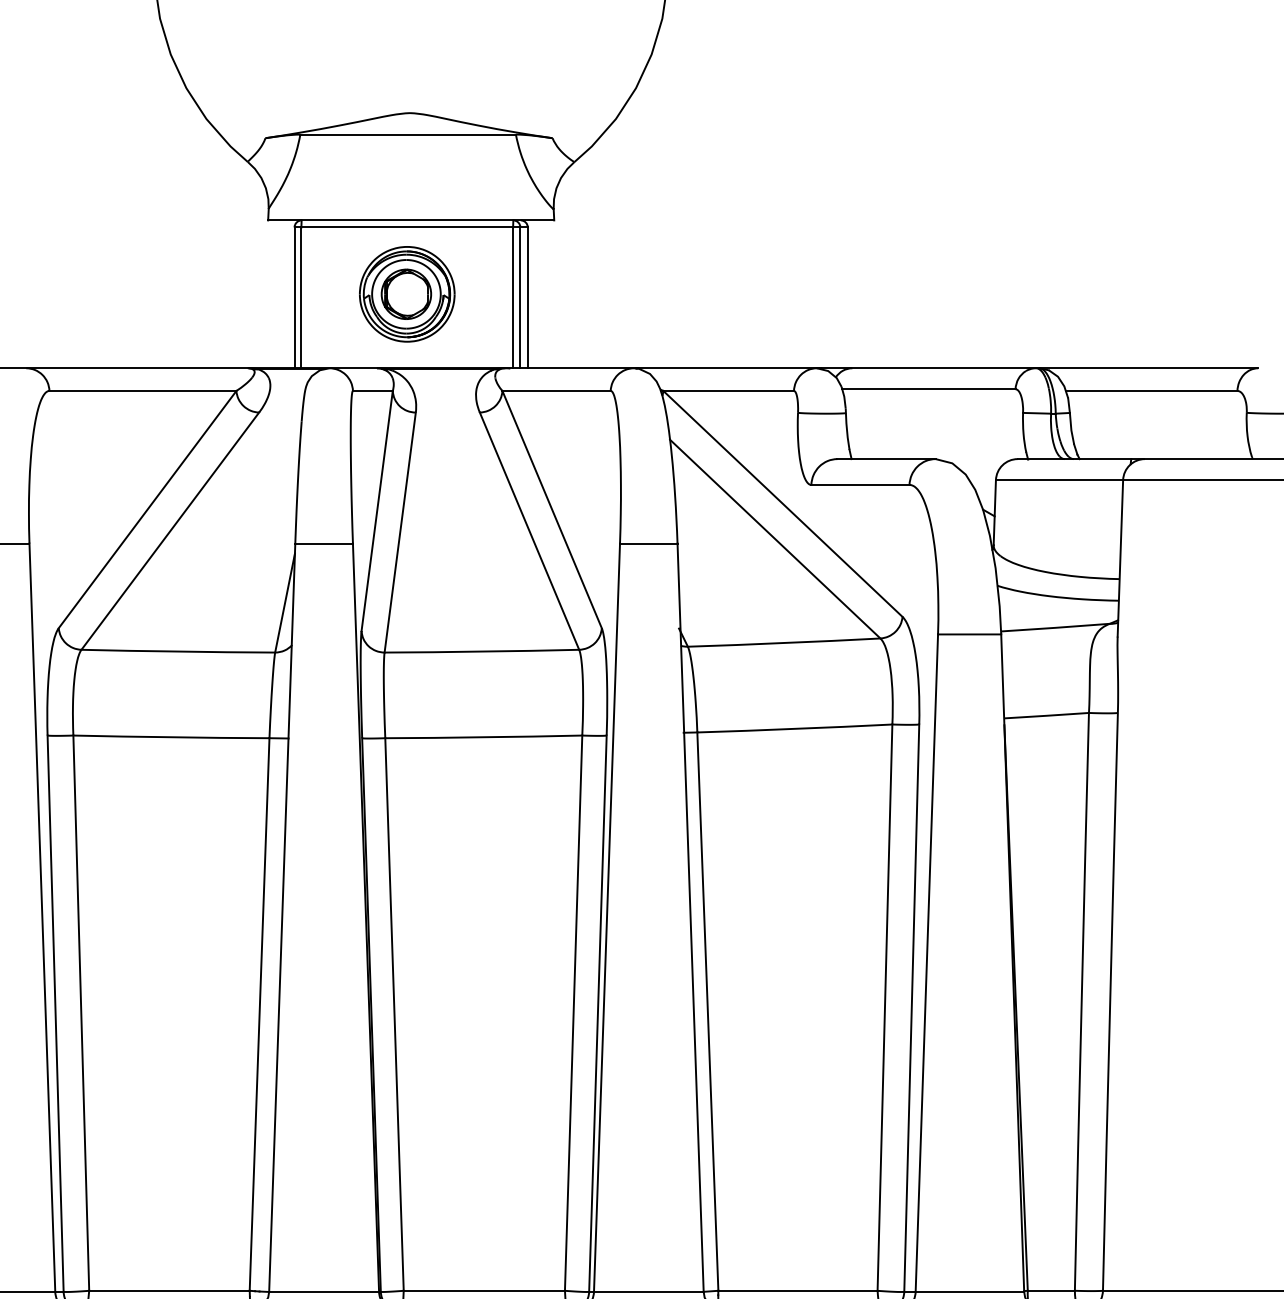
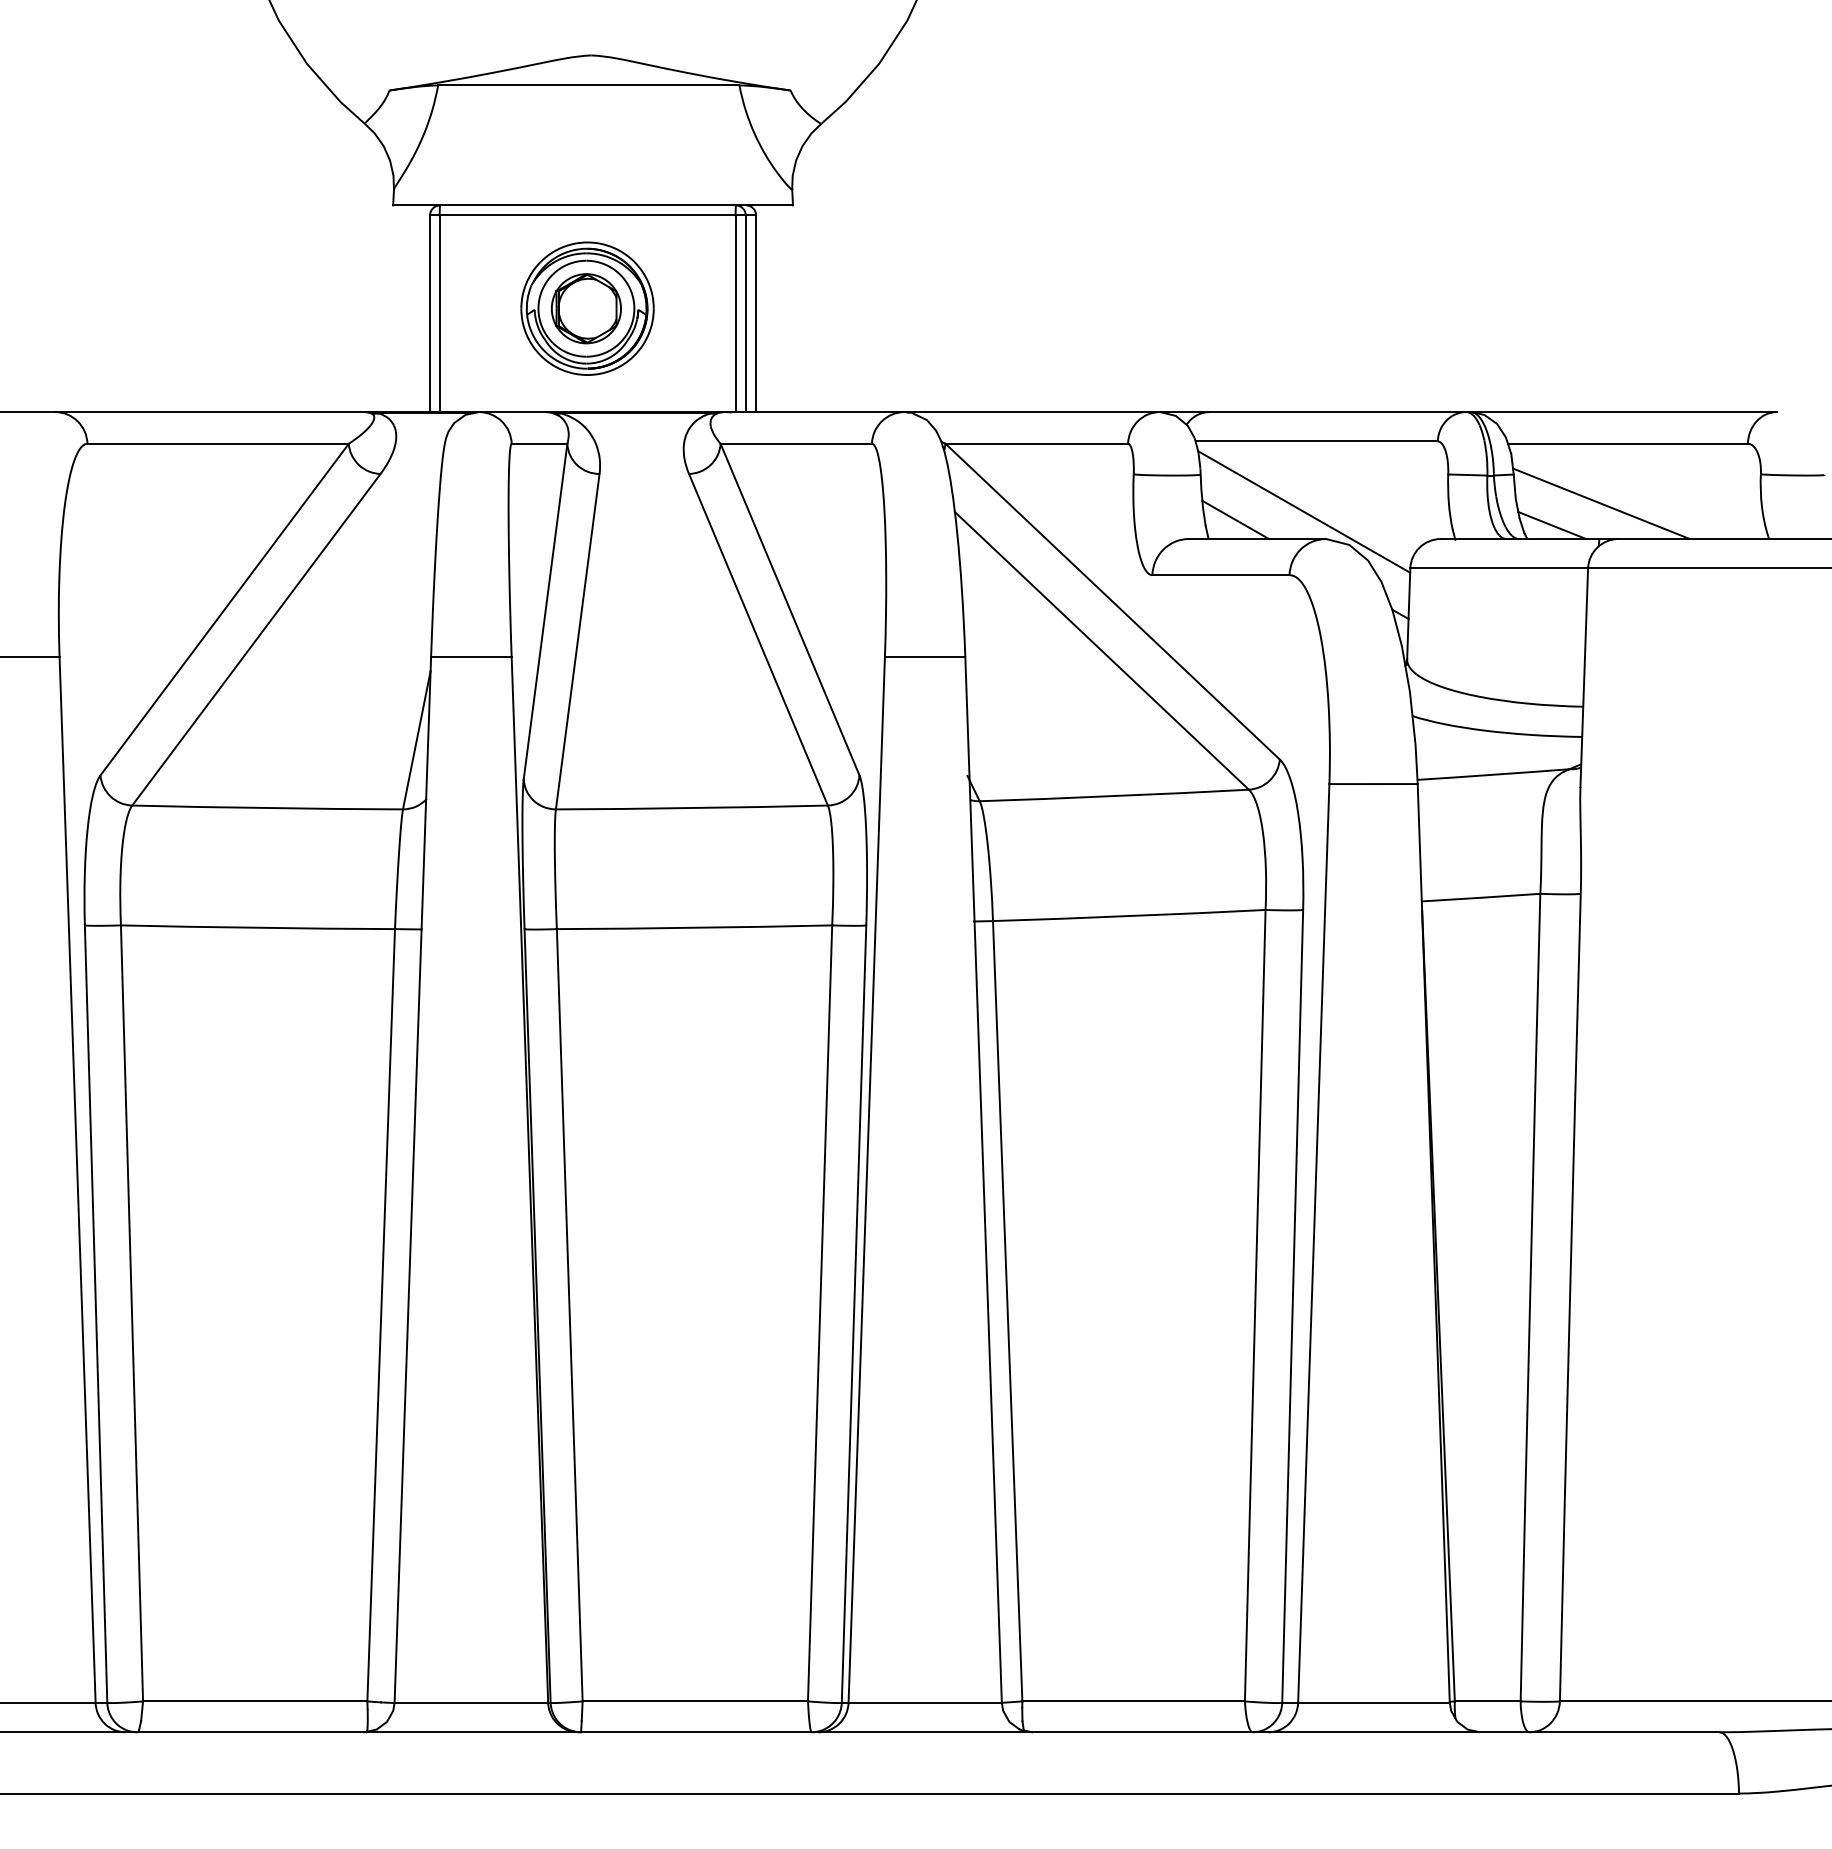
line: (1132, 433) -> (1601, 503), added
line: (920, 439) -> (1304, 511), added
line: (870, 445) -> (1235, 519), added
line: (1097, 449) -> (1552, 525), added

